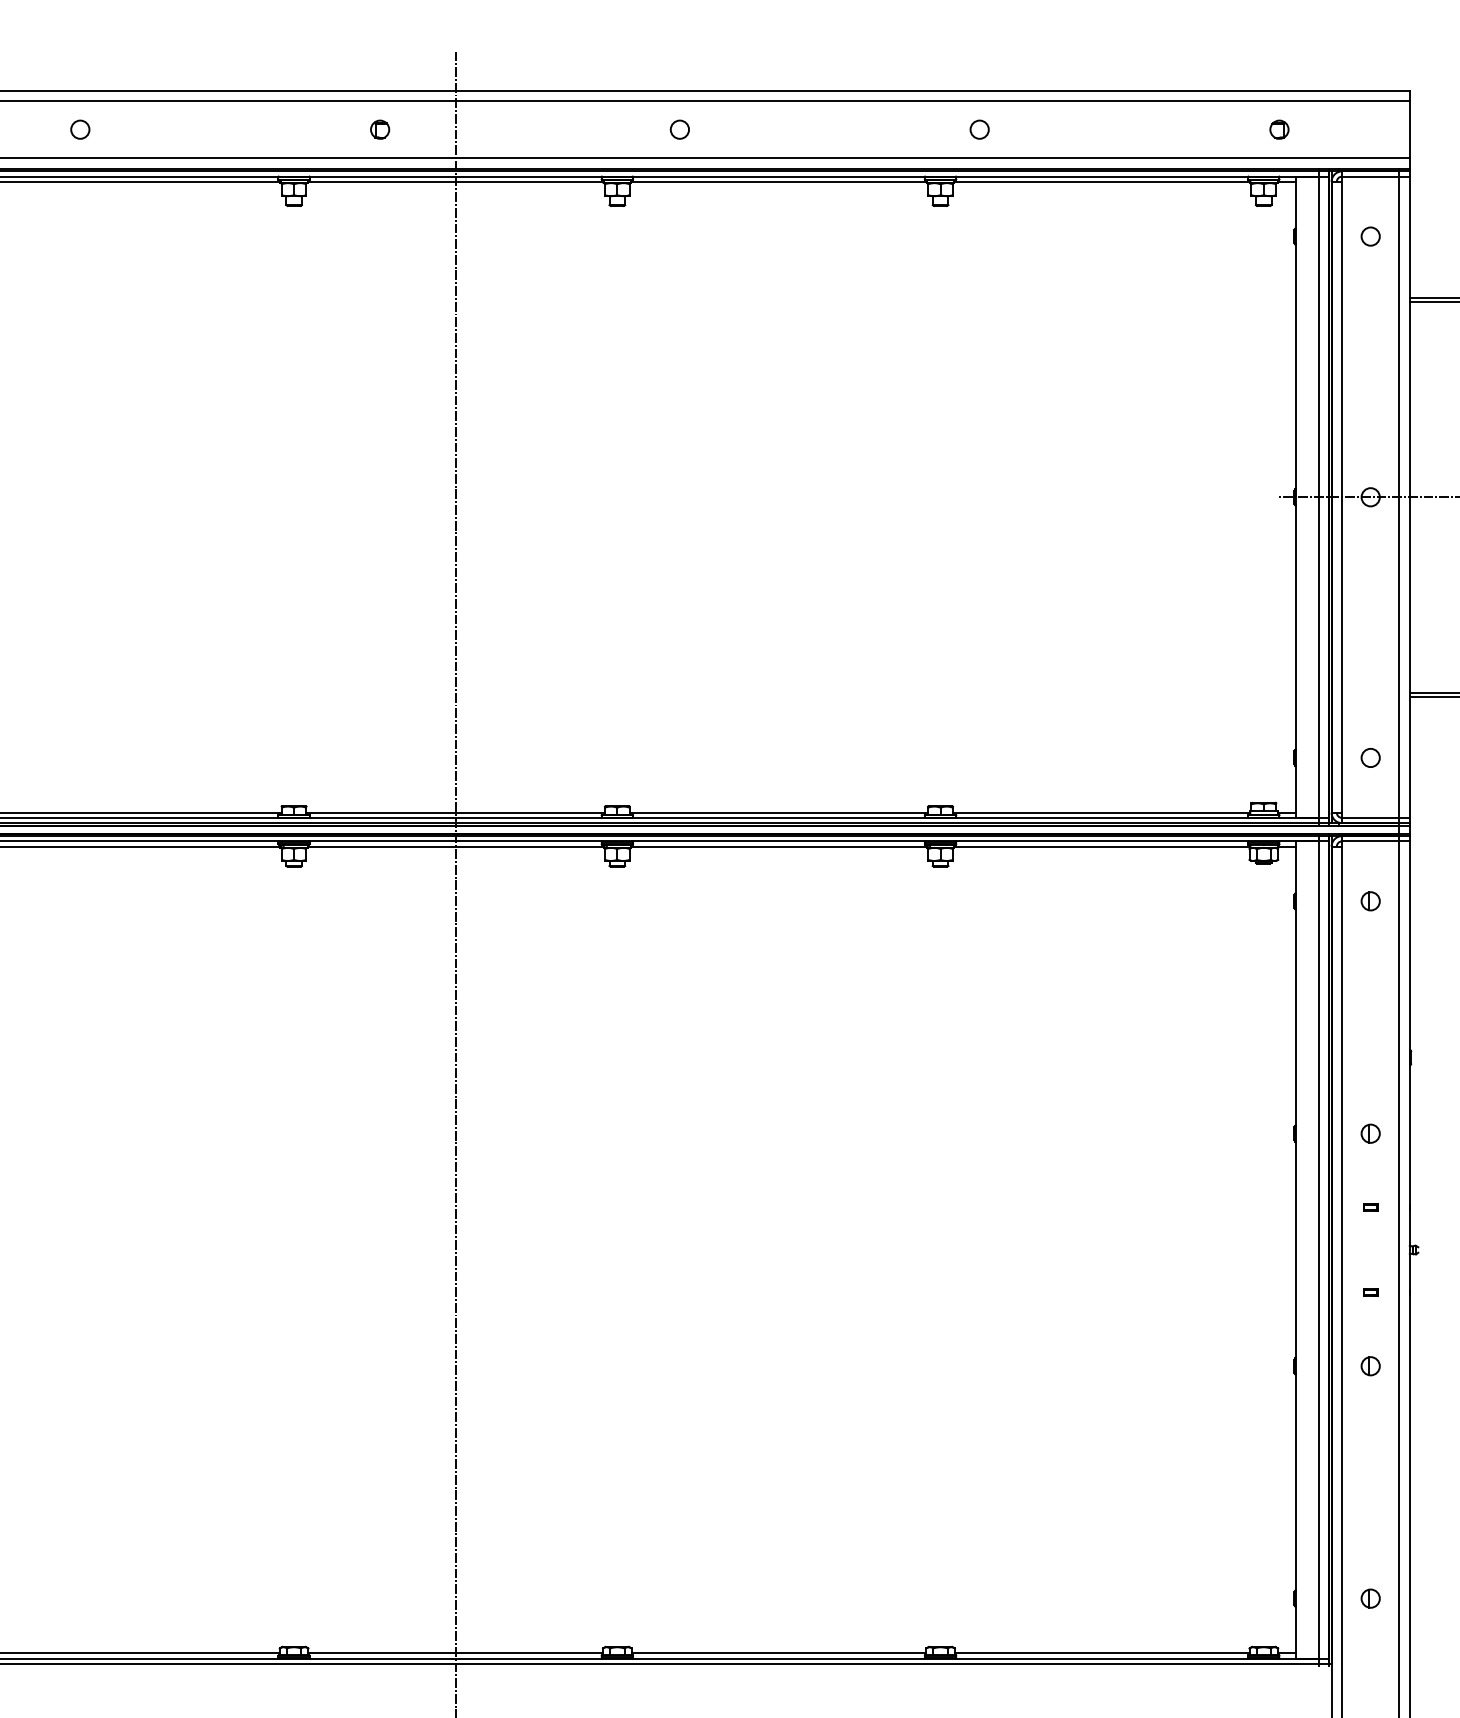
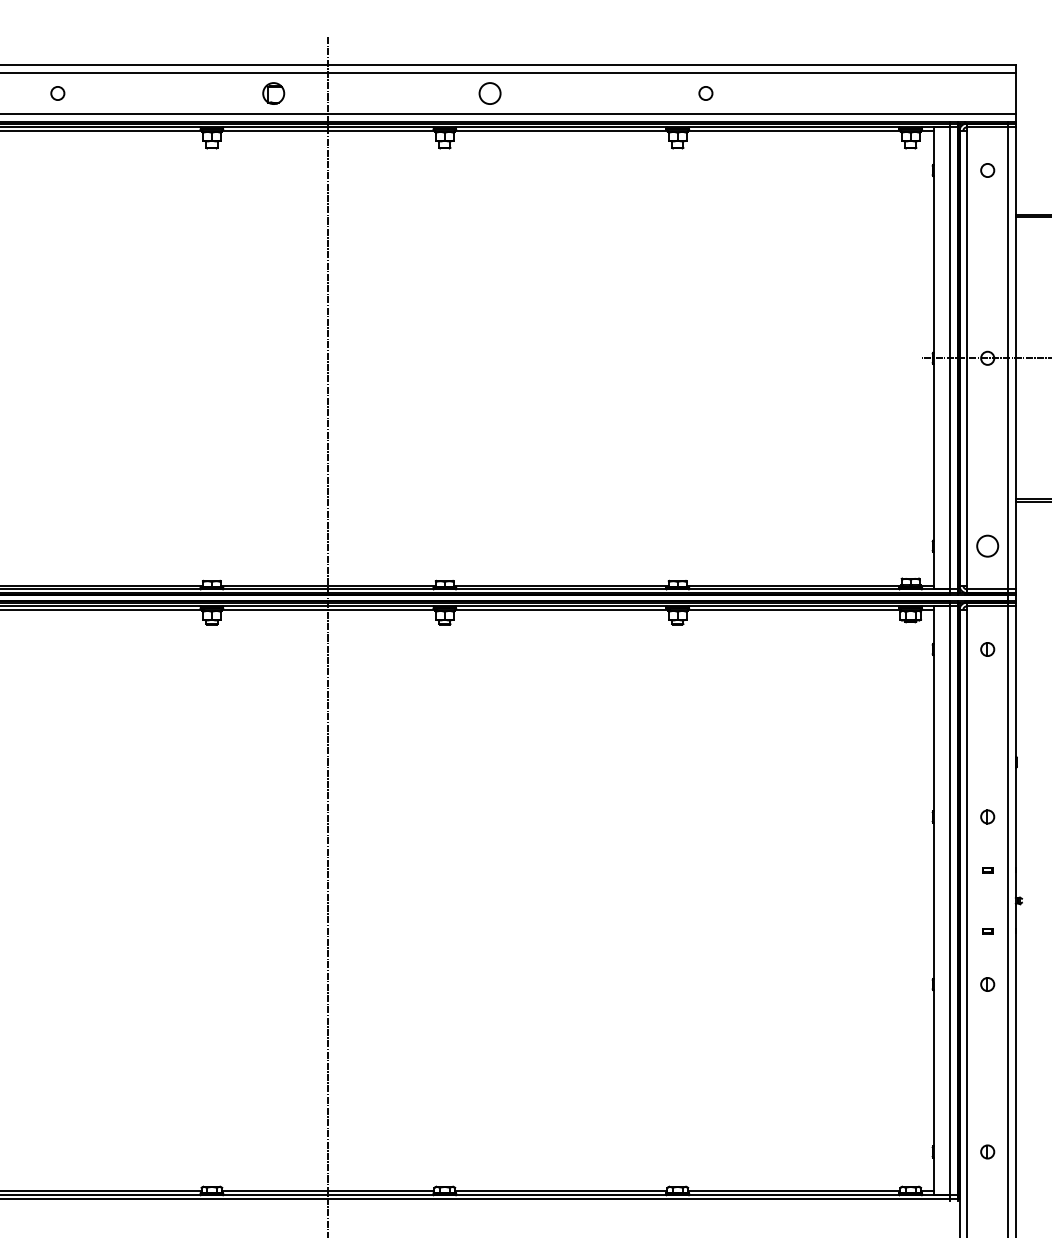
part: (380, 129) -> (274, 93), size x1.6
circle: (679, 129) -> (489, 93), size x1.6
part: (1279, 129) -> (921, 93), removed
circle: (1370, 757) -> (987, 545), size x1.6

